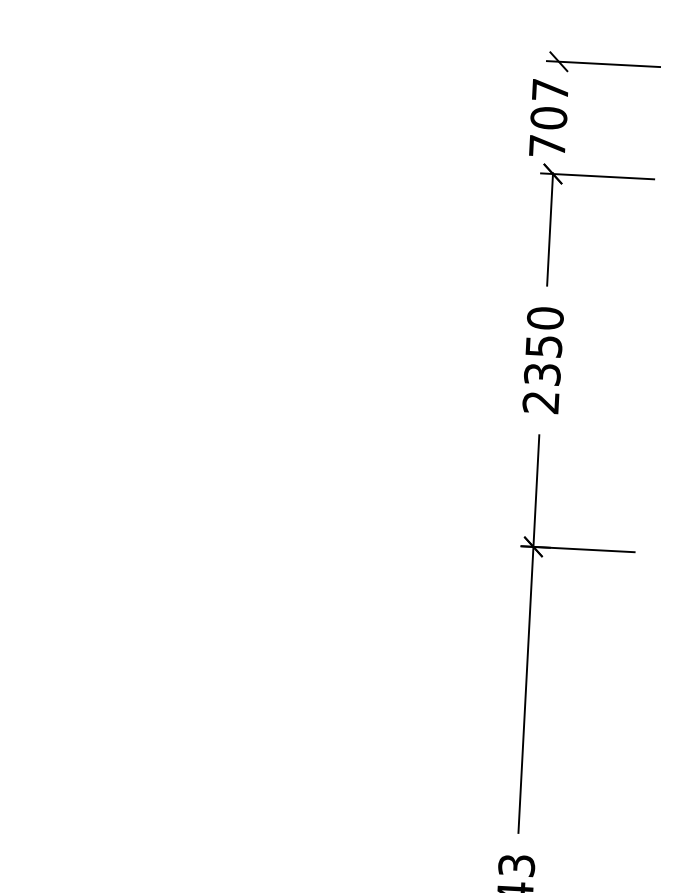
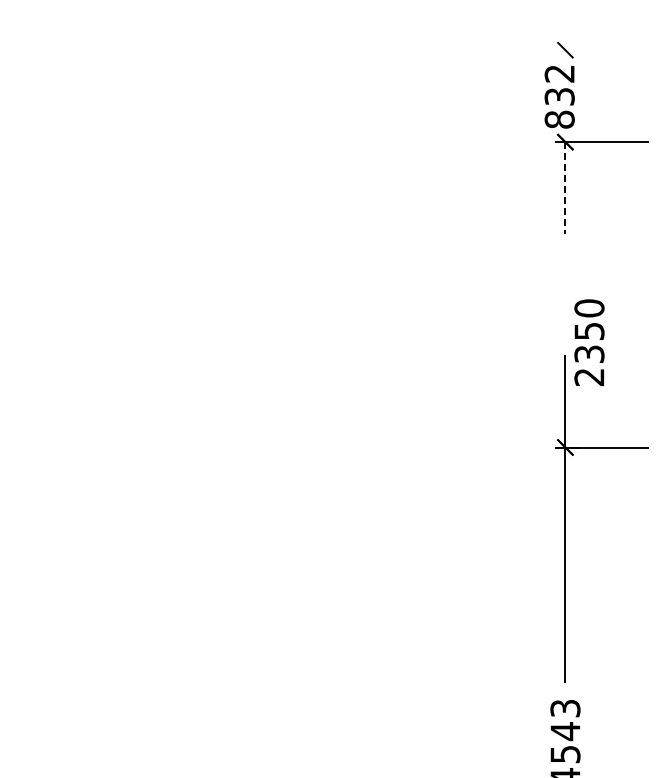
line: (602, 64) -> (601, 50), removed
text: (548, 117) -> (559, 96), 707 -> 832
line: (550, 229) -> (565, 187), solid -> dashed
text: (543, 360) -> (589, 342), moved

